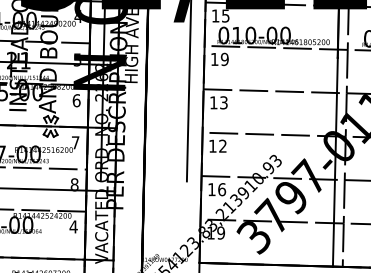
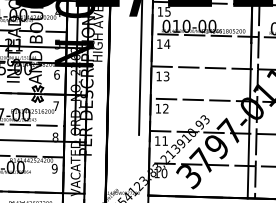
text: (225, 59) -> (167, 44), 19 -> 14
text: (222, 188) -> (165, 140), 16 -> 11
text: (73, 226) -> (54, 168), 4 -> 9
text: (221, 233) -> (164, 173), 19 -> 10

